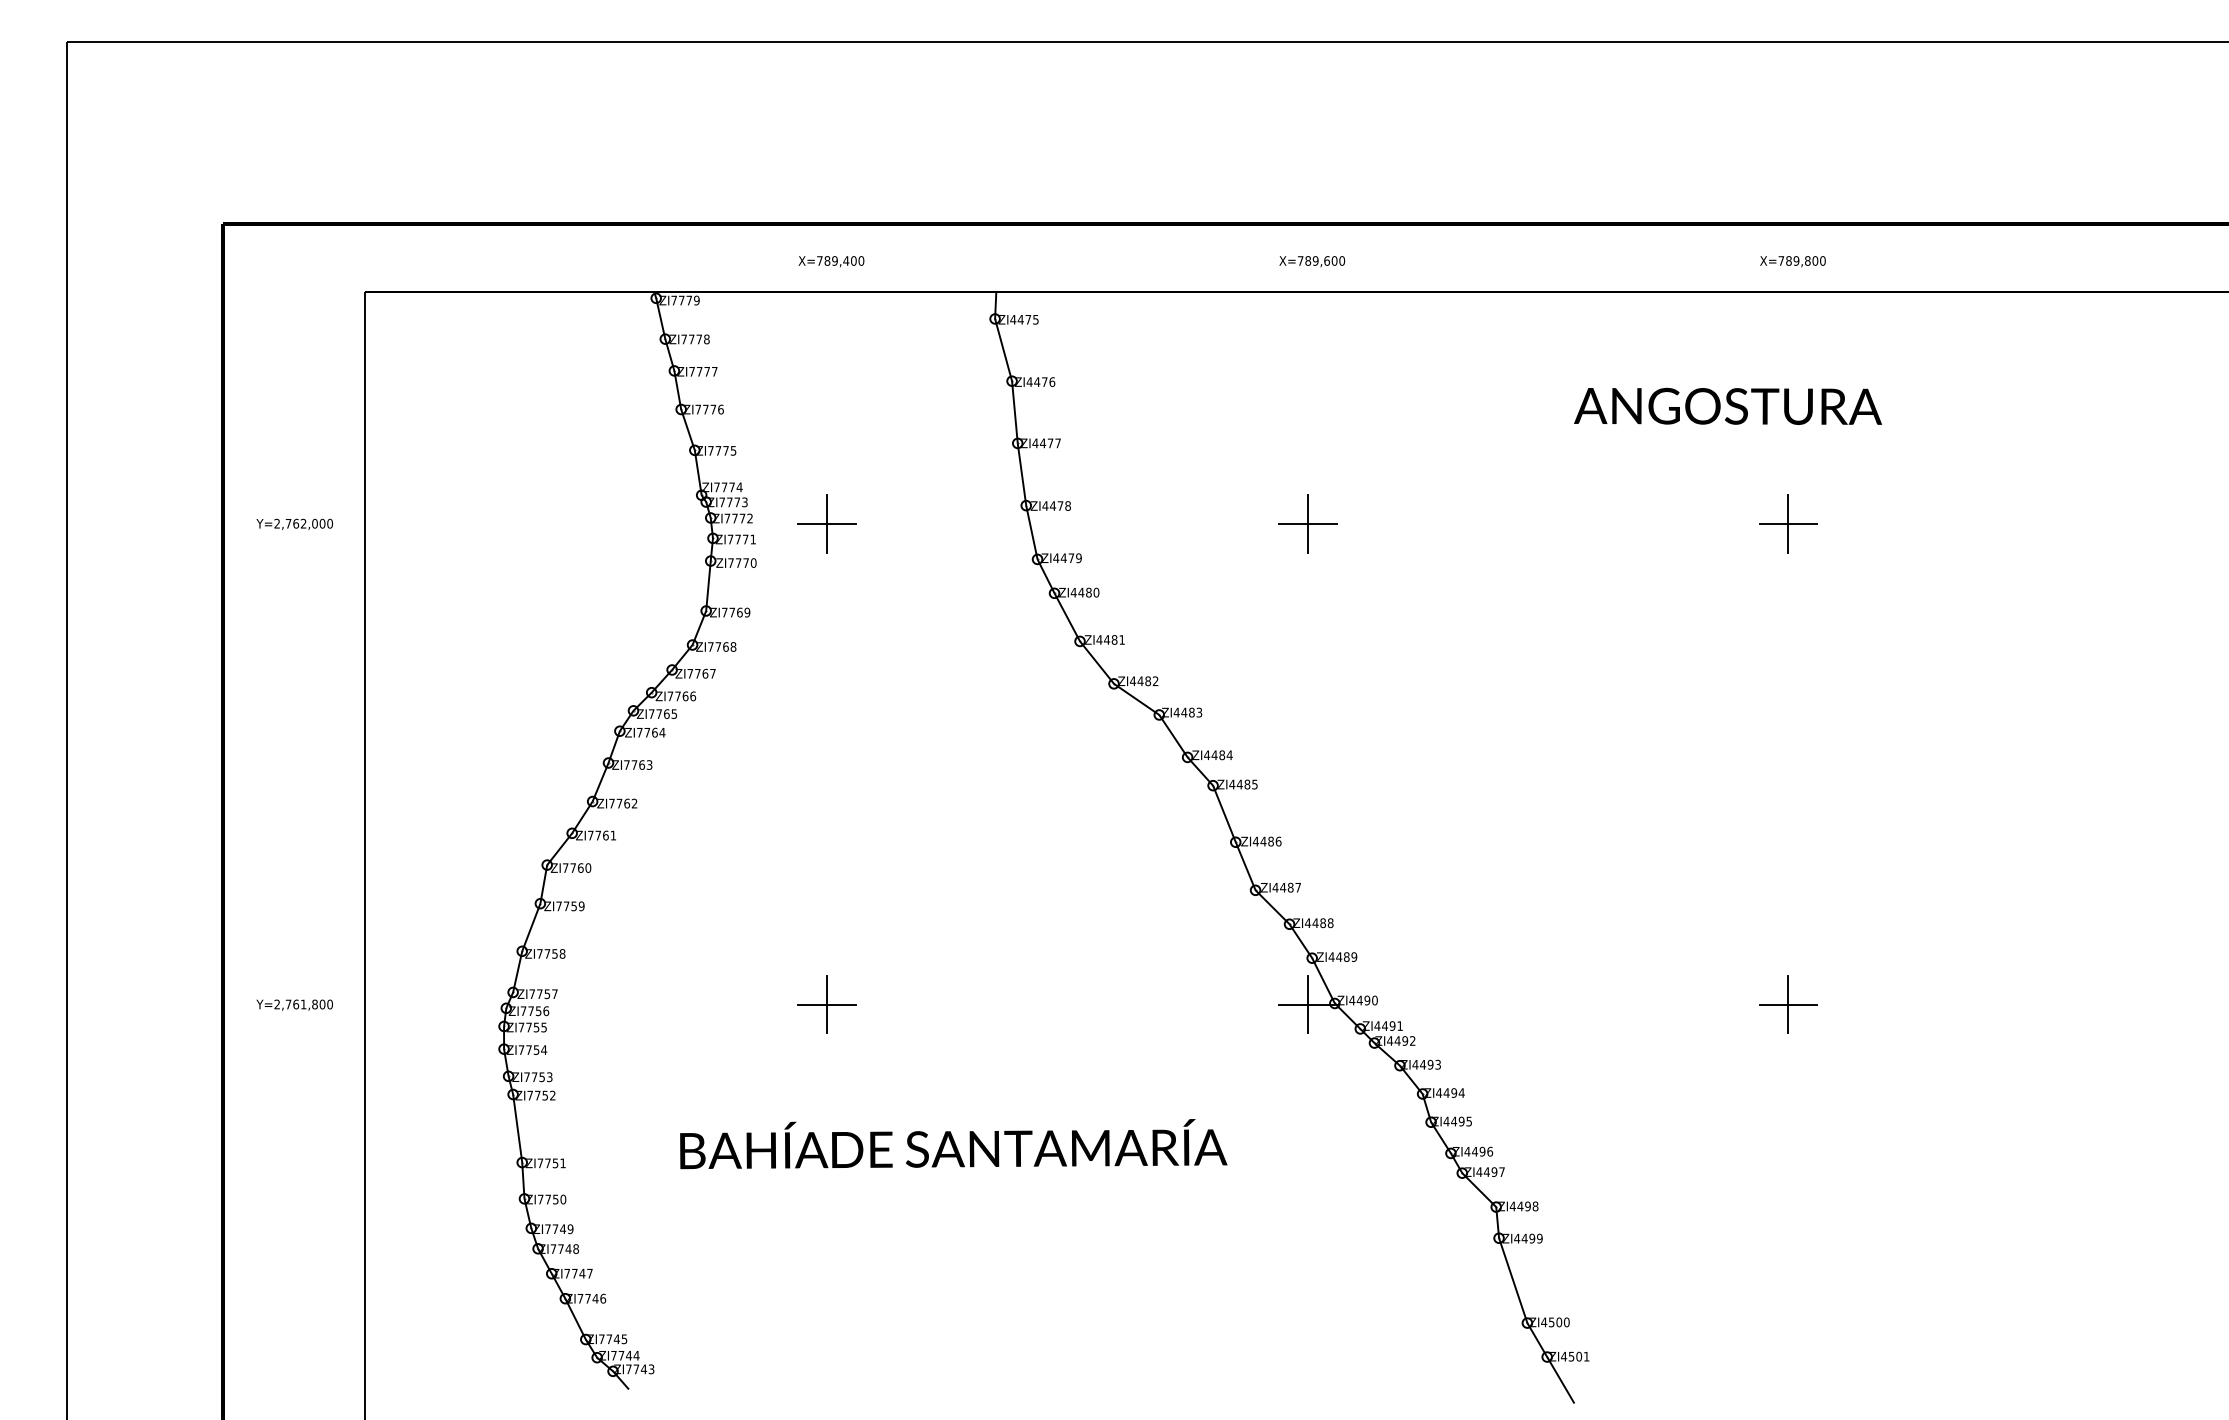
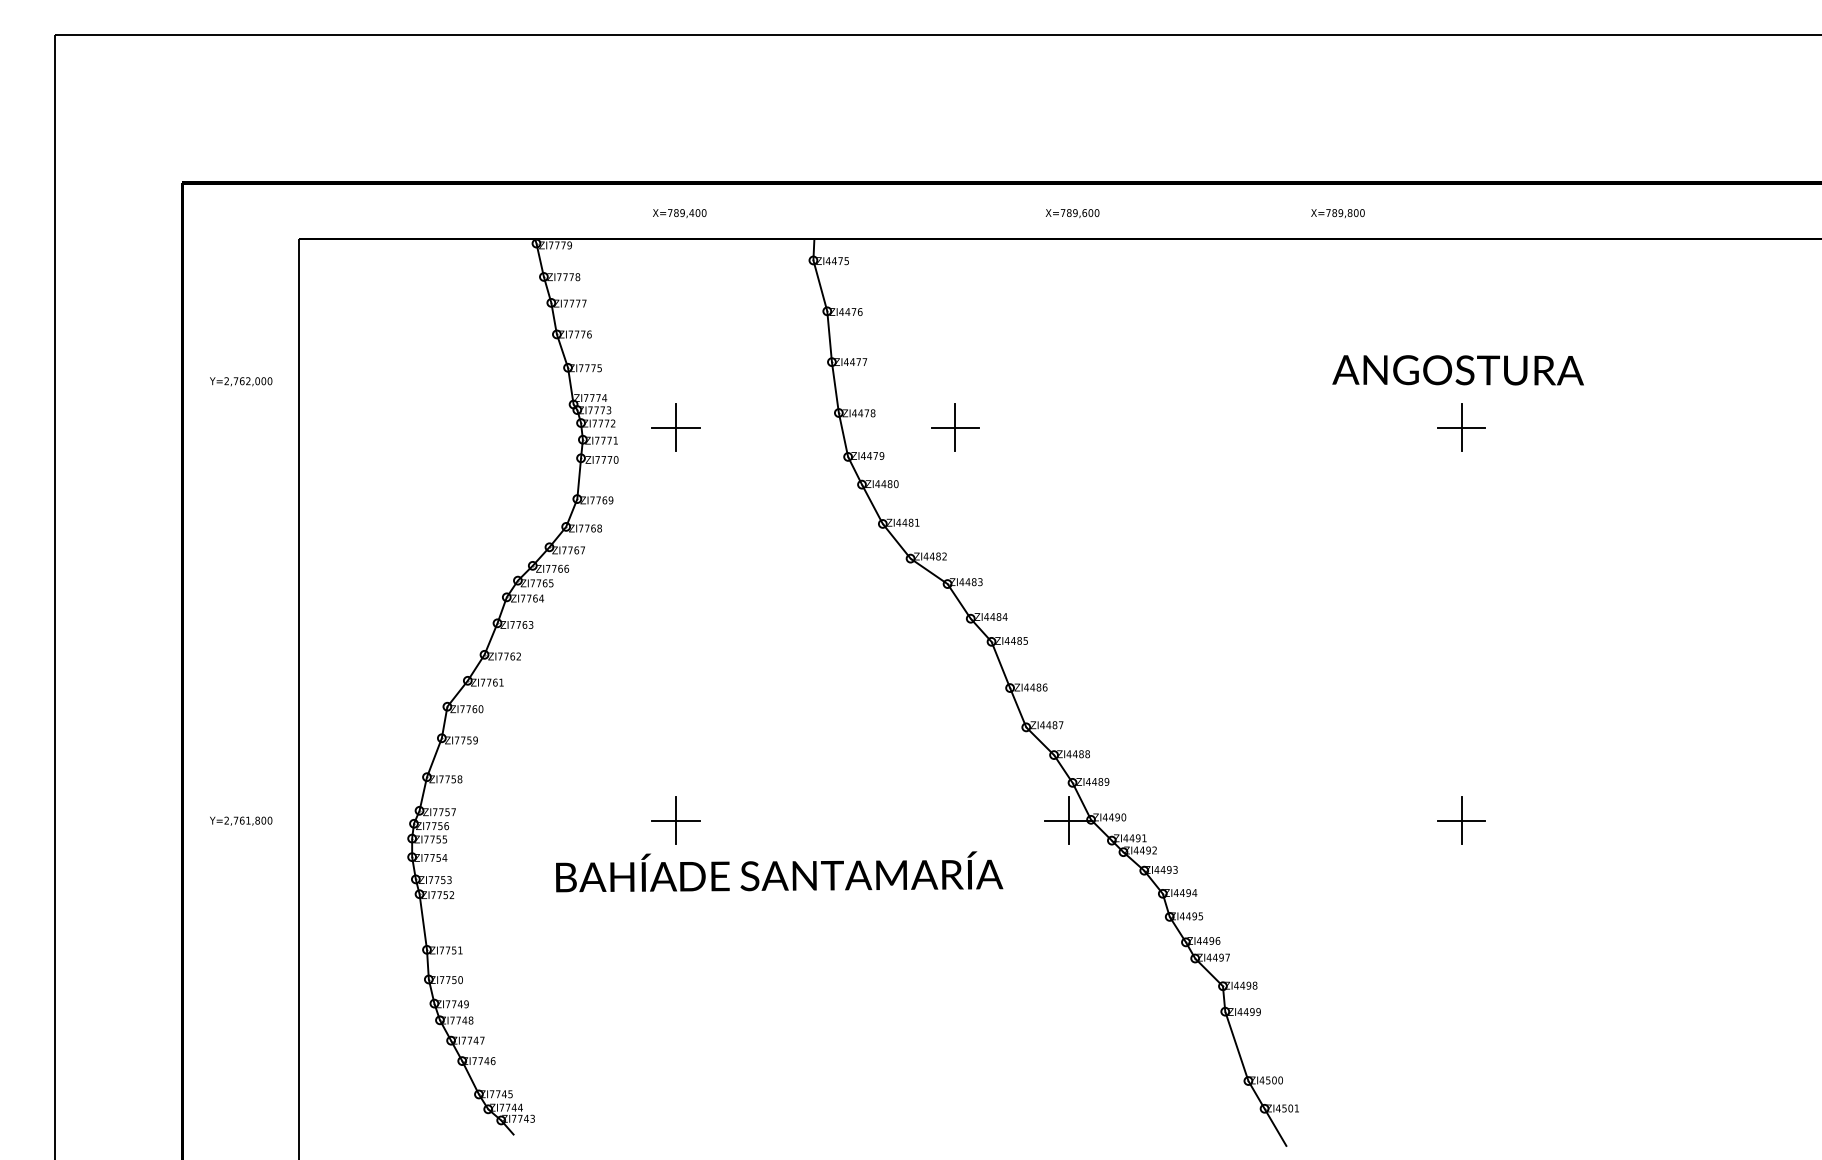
text: (1792, 261) -> (1337, 213), moved
text: (1728, 405) -> (1458, 369), moved
text: (294, 523) -> (240, 381), moved
part: (1307, 523) -> (955, 427), moved
text: (953, 1144) -> (779, 872), moved

